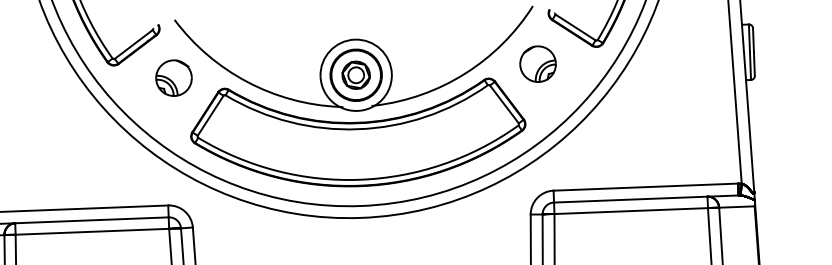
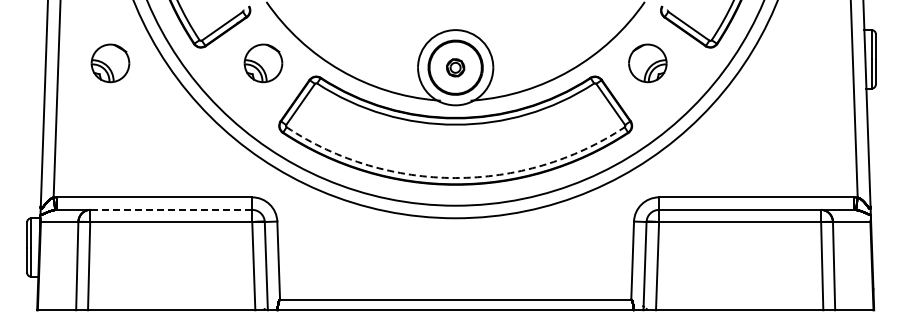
part: (356, 75) -> (455, 67), size x0.6
part: (29, 83) -> (110, 63), added
arc: (360, 180) -> (455, 178), solid -> dashed
line: (91, 219) -> (170, 209), solid -> dashed

